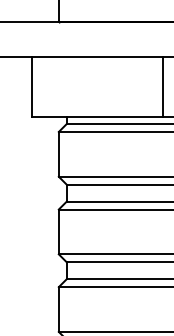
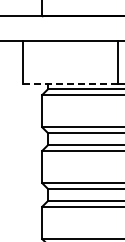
line: (96, 117) -> (69, 84), solid -> dashed

